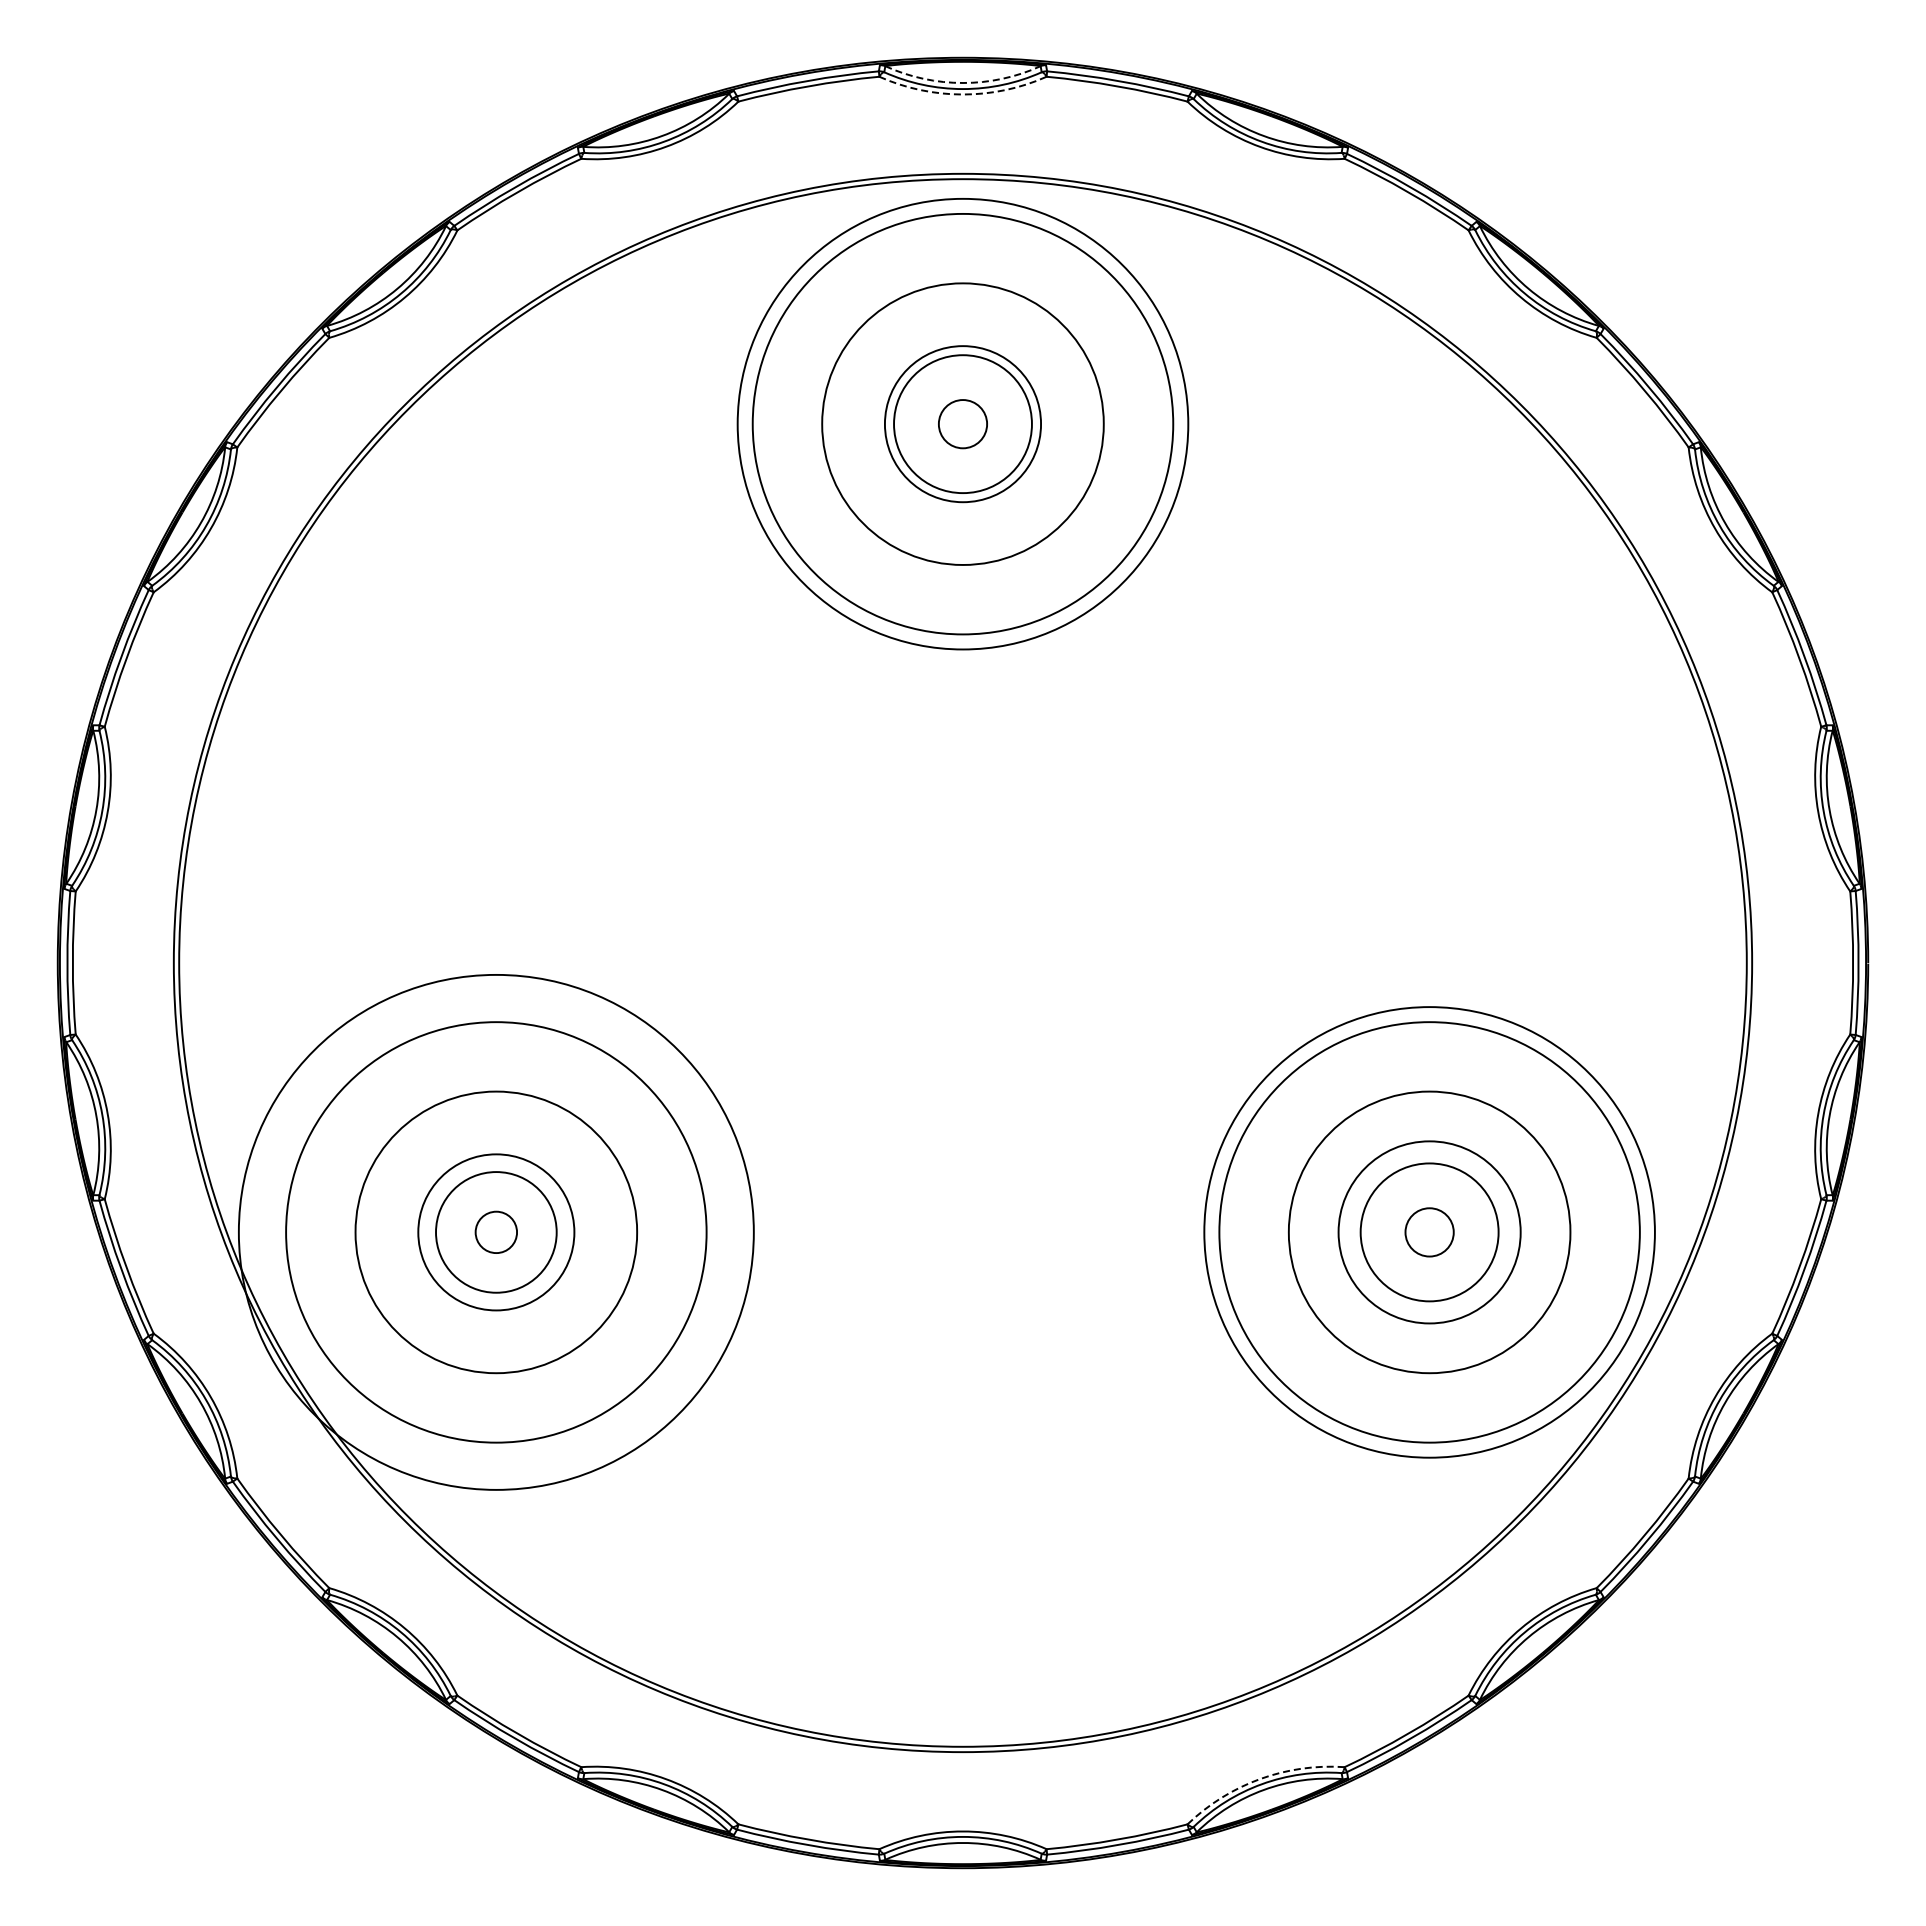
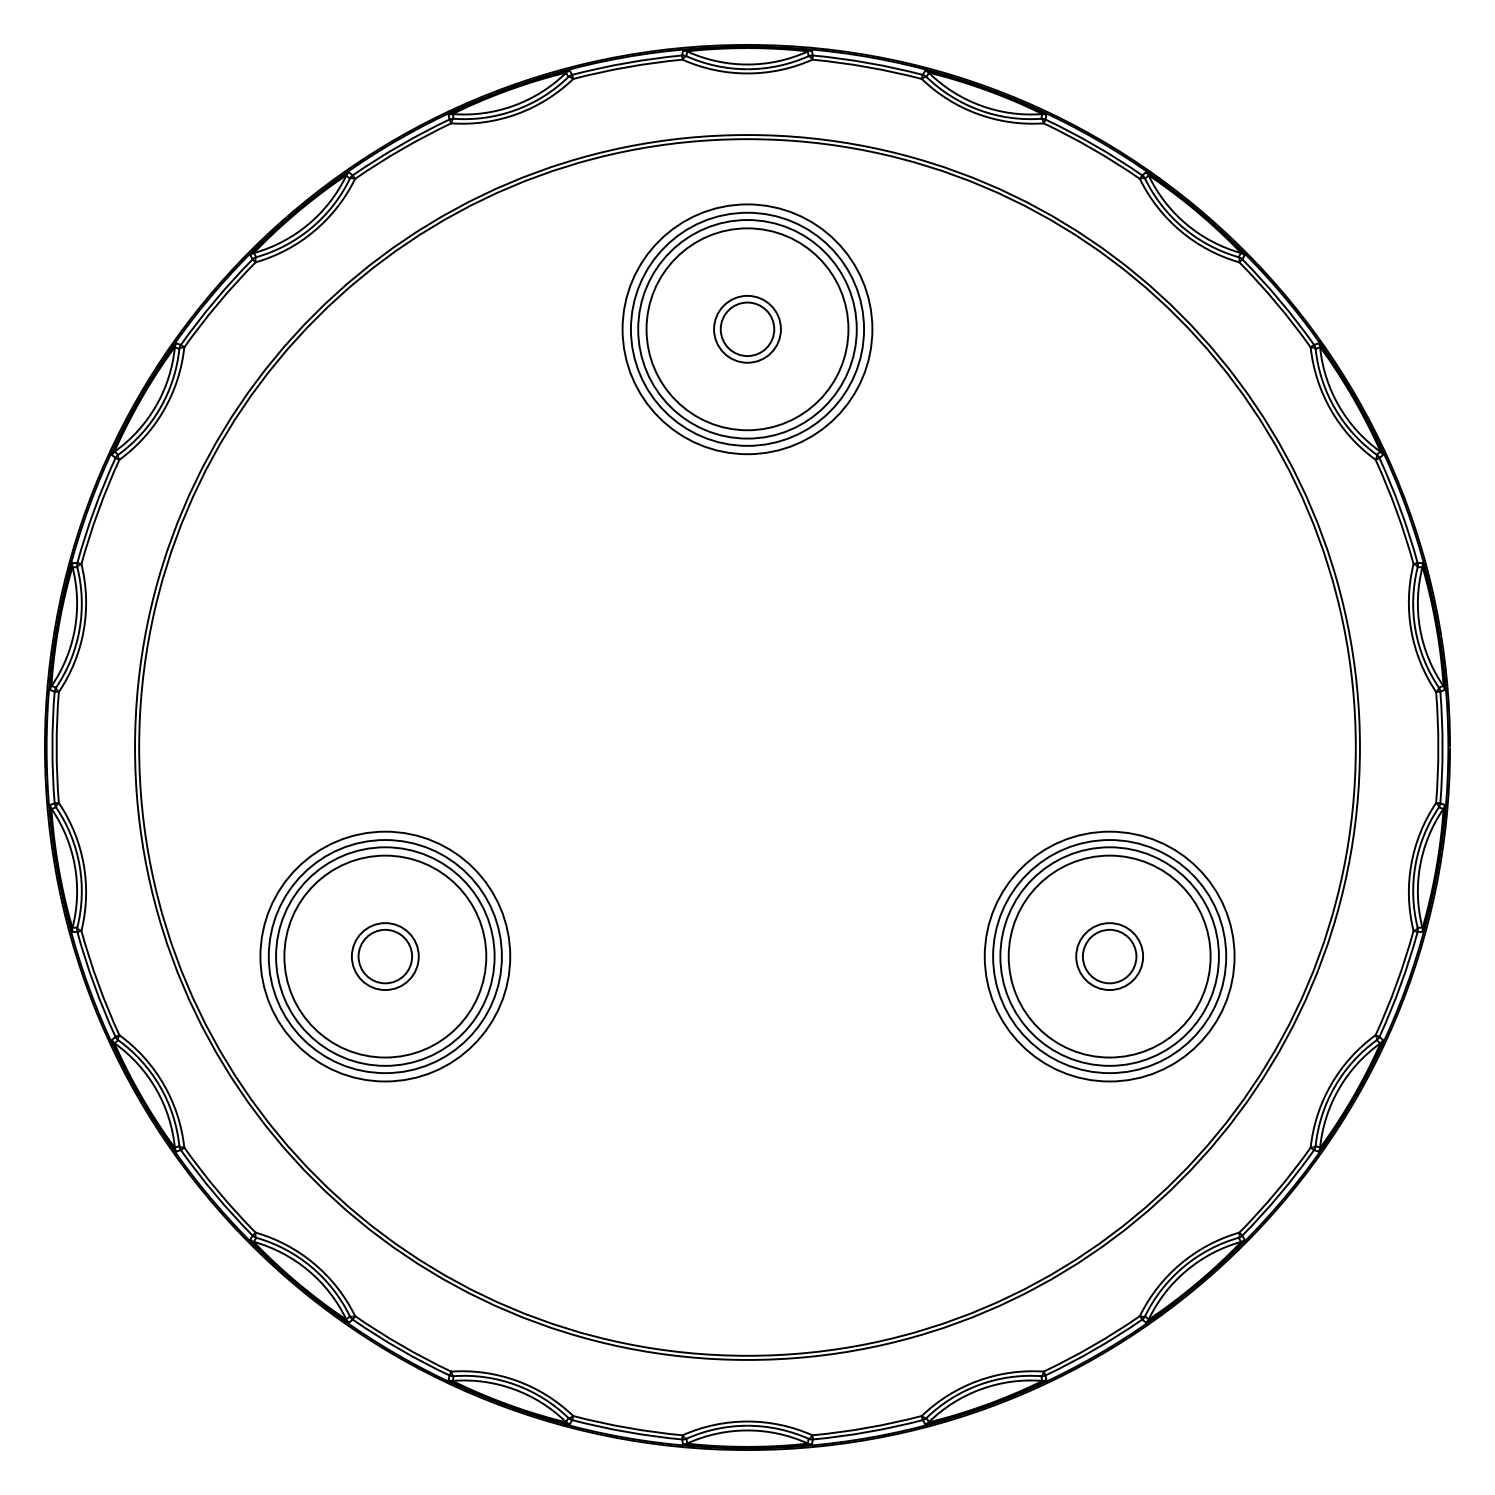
arc: (962, 83) -> (747, 64), dashed -> solid
arc: (962, 94) -> (747, 73), dashed -> solid
circle: (962, 423) -> (747, 328), size x0.71
circle: (962, 423) -> (747, 328), size x1.43
circle: (962, 424) -> (747, 329), size x0.62
circle: (962, 424) -> (747, 329), size x0.71
circle: (962, 424) -> (747, 329), size x1.67
circle: (495, 1231) -> (384, 955), size x1.67
circle: (1429, 1231) -> (1109, 955), size x1.43
circle: (496, 1232) -> (385, 956), size x0.62
circle: (496, 1232) -> (385, 956), size x0.71
circle: (496, 1232) -> (385, 956), size x0.71
circle: (496, 1232) -> (385, 956), size x1.67
circle: (1429, 1232) -> (1109, 956), size x0.62
circle: (1429, 1232) -> (1109, 956), size x0.71
circle: (1429, 1232) -> (1109, 956), size x0.71
circle: (1429, 1232) -> (1109, 956), size x1.43
arc: (1260, 1779) -> (978, 1381), dashed -> solid

